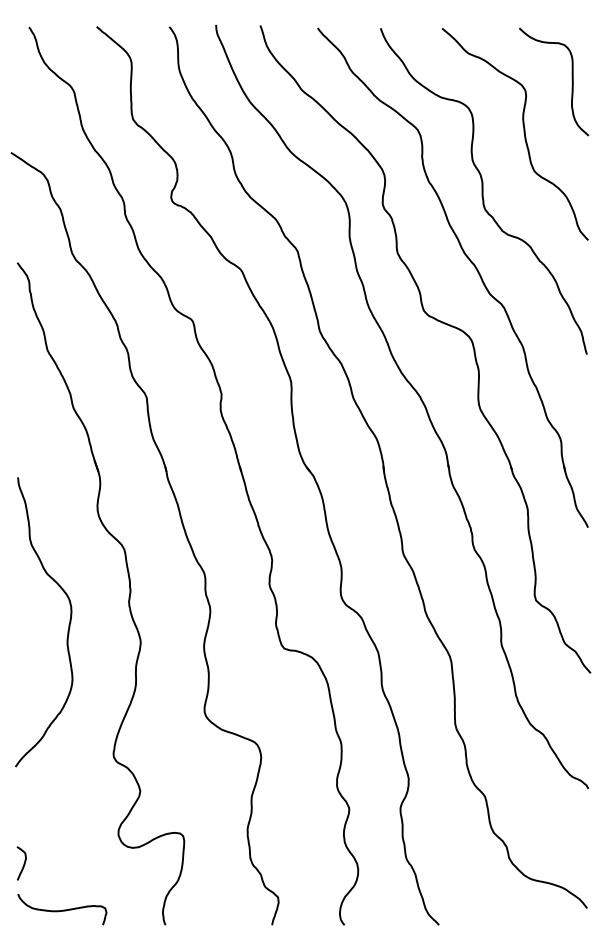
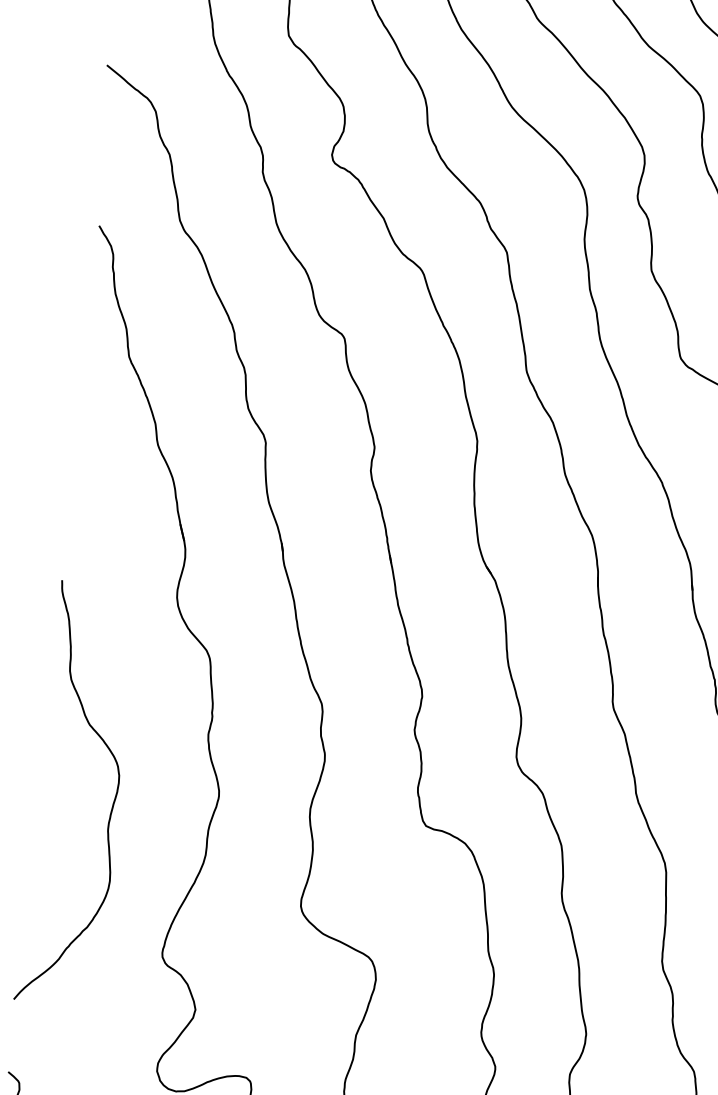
curve: (68, 624) -> (112, 801), moved

